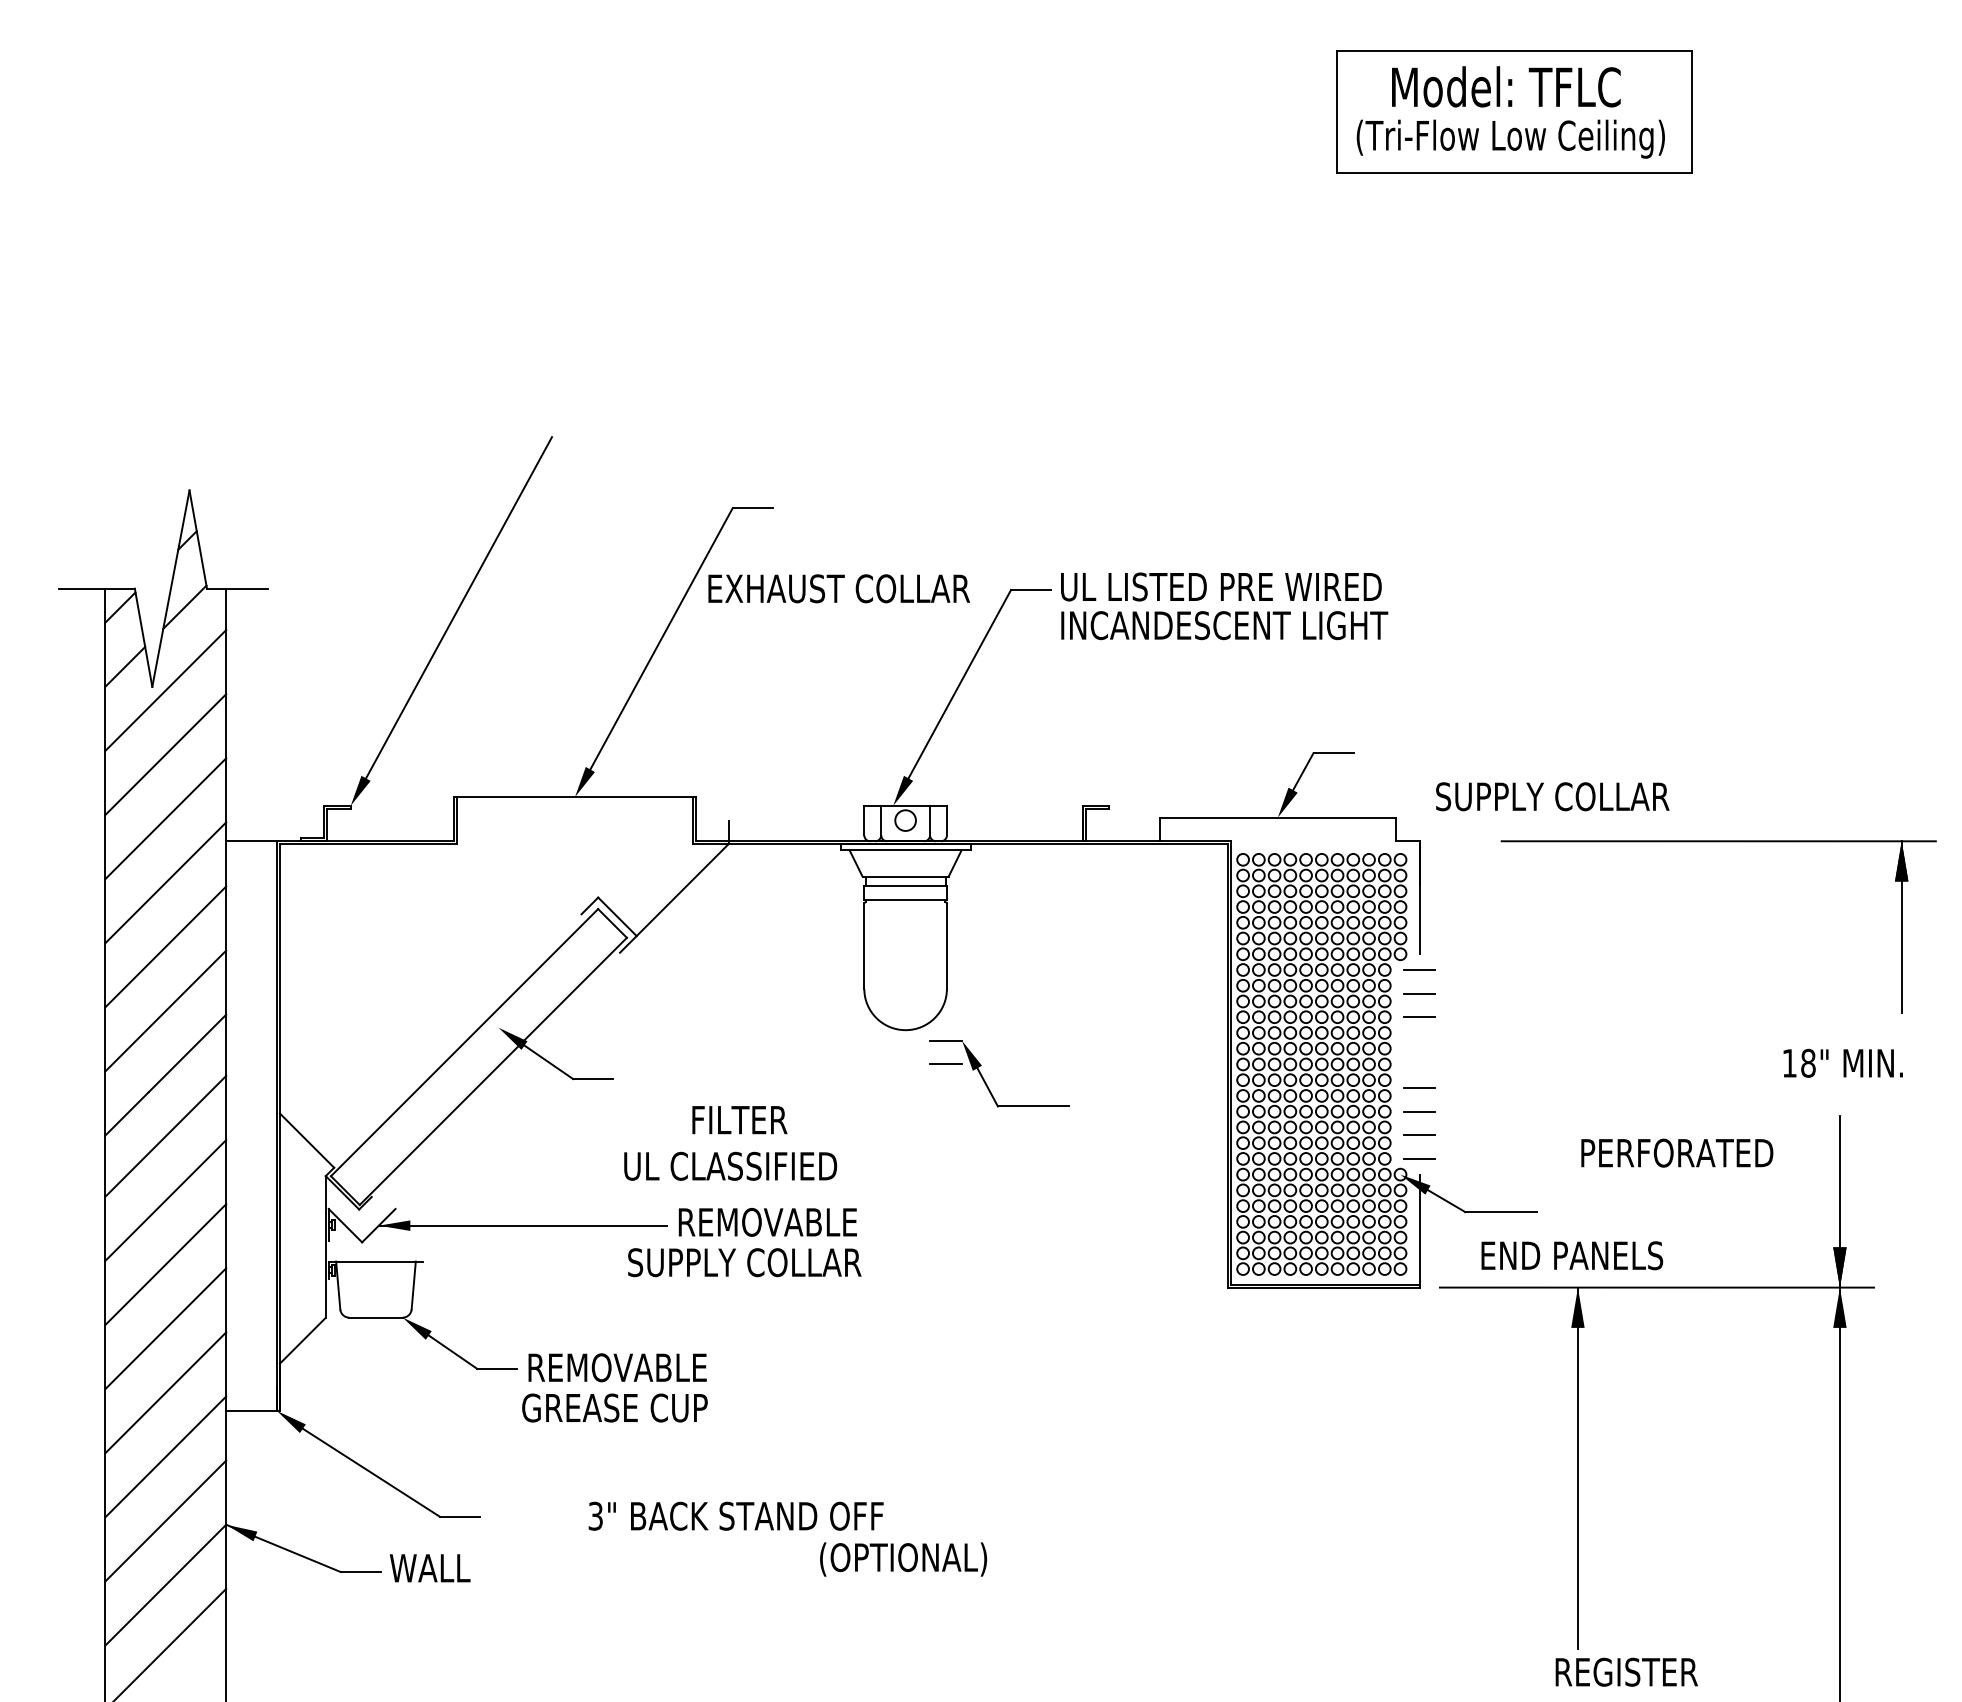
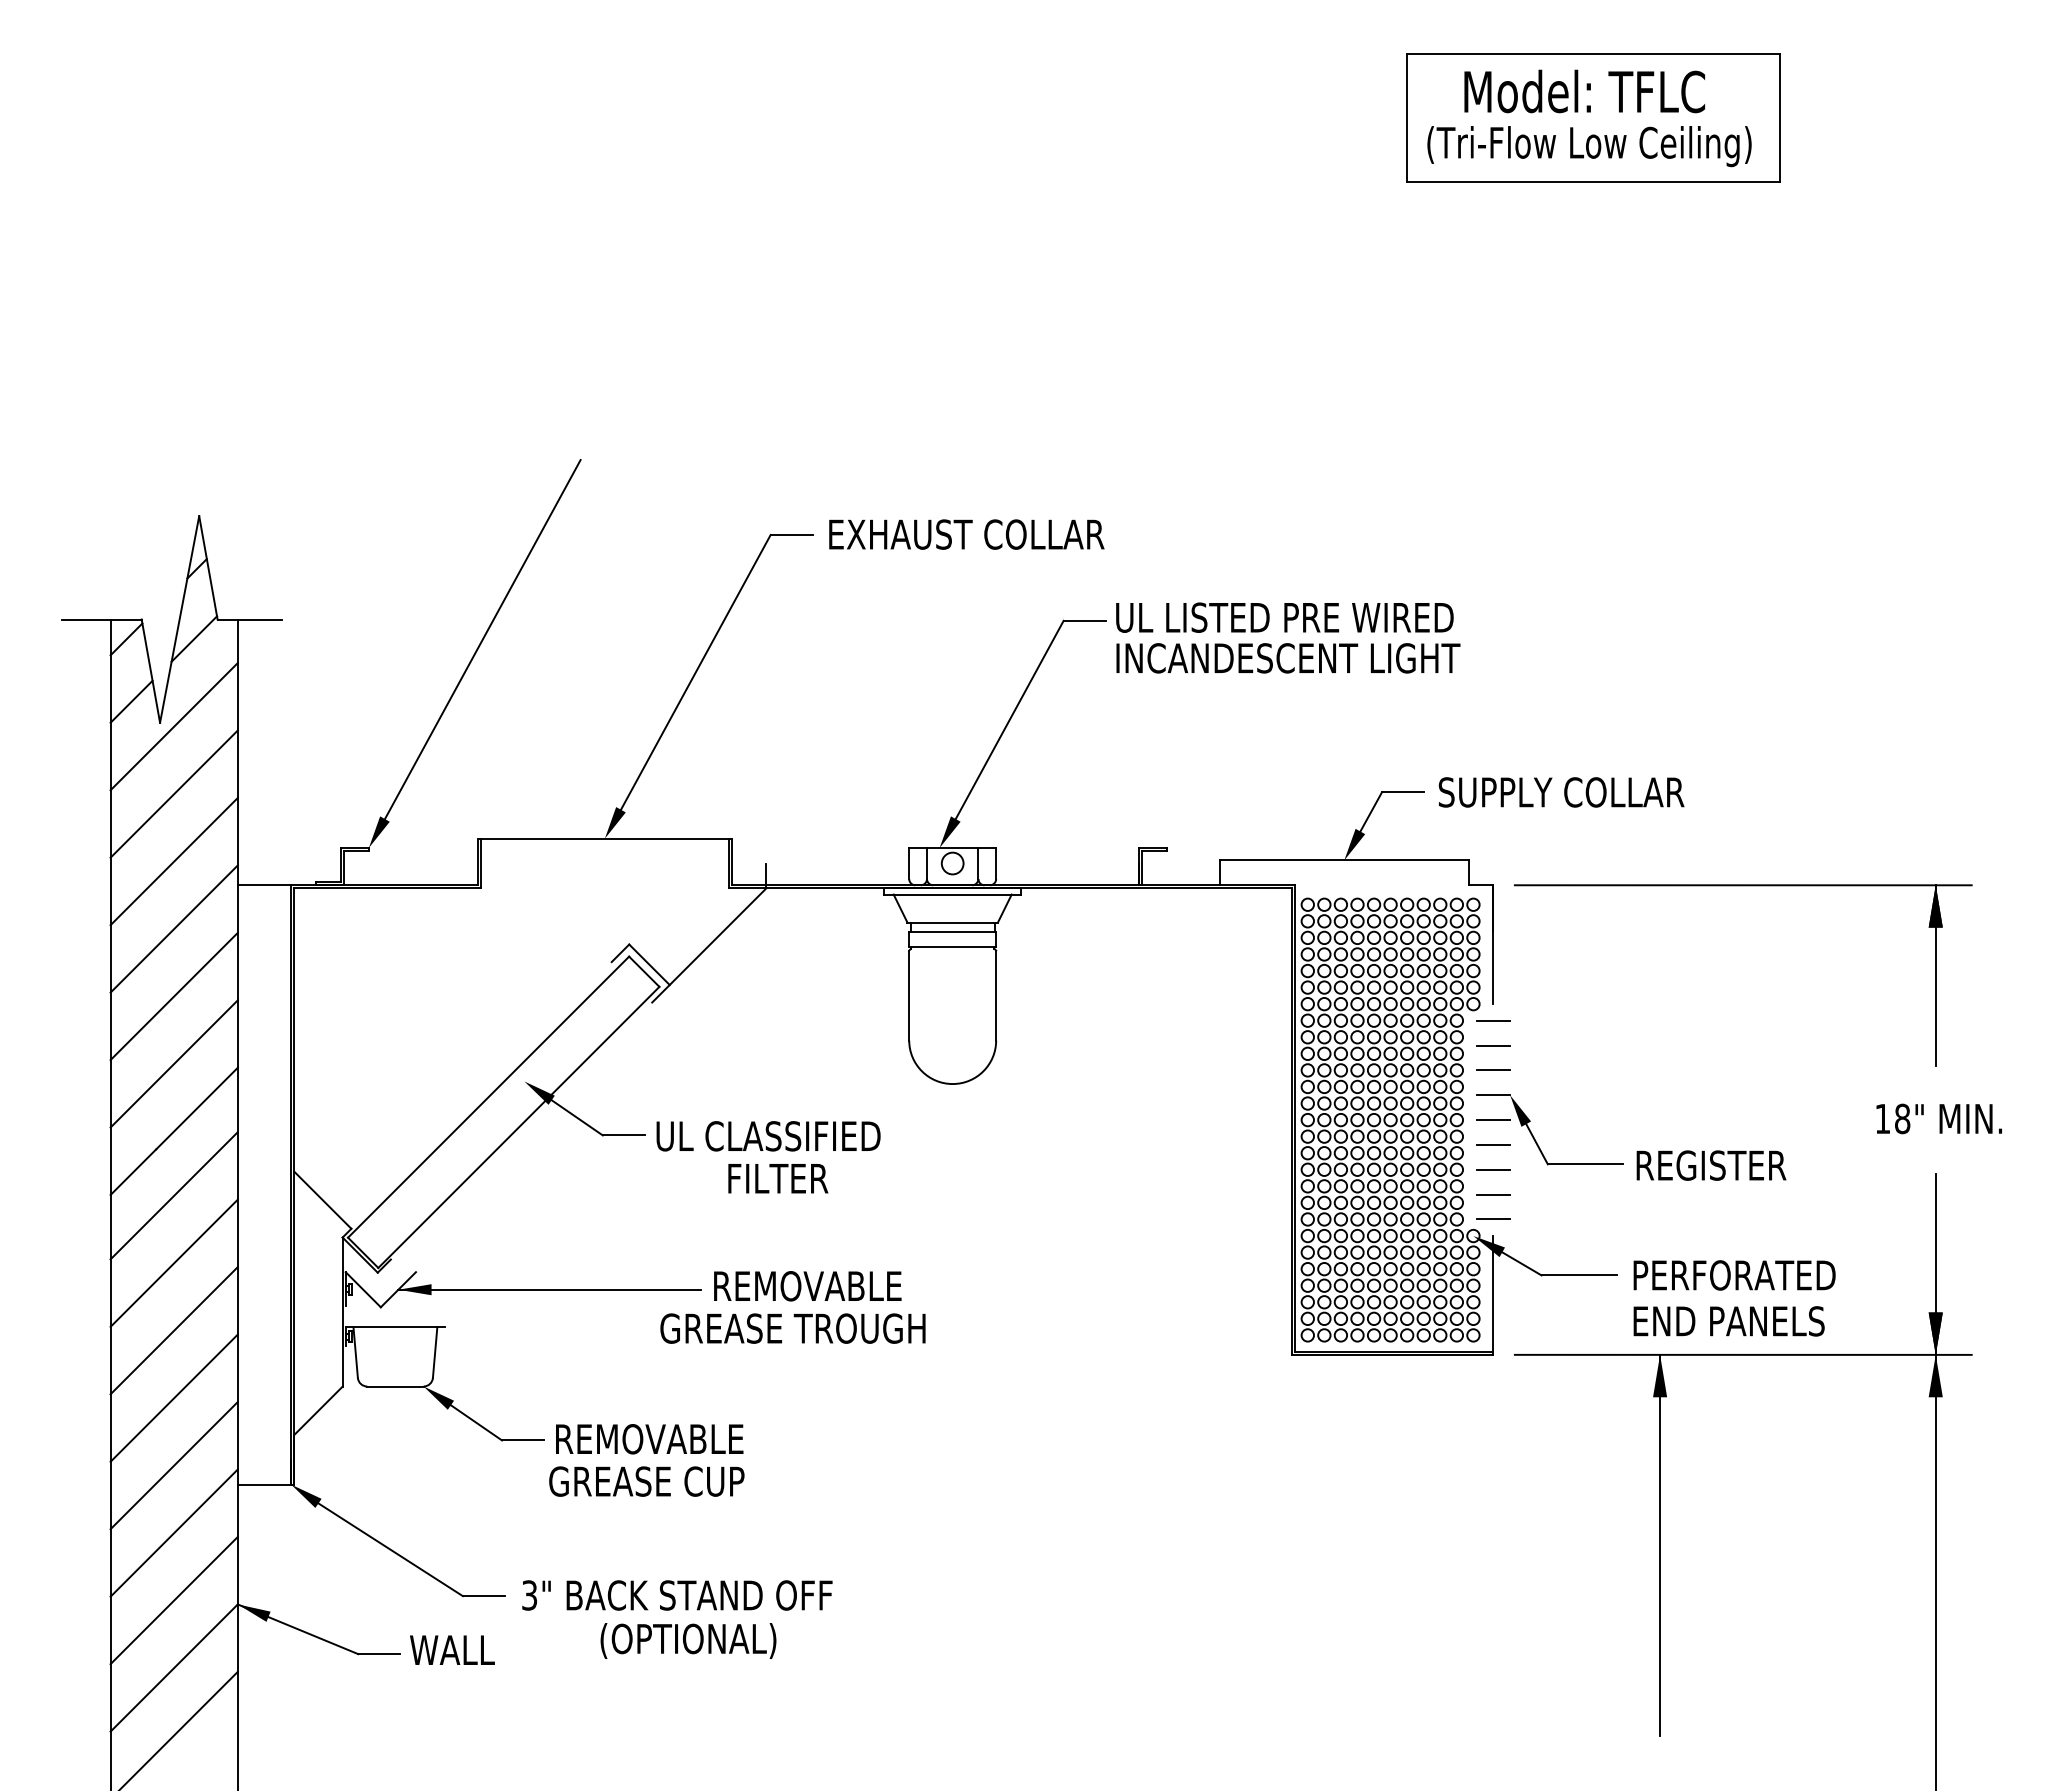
text: (838, 588) -> (966, 534), moved
text: (1552, 796) -> (1561, 792), moved
part: (1718, 842) -> (1743, 886), moved
part: (985, 1080) -> (1534, 1137), moved
text: (1677, 1153) -> (1734, 1275), moved
text: (730, 1166) -> (768, 1136), moved
text: (1571, 1255) -> (1728, 1321), moved
text: (753, 1262) -> (792, 1328), SUPPLY COLLAR -> GREASE TROUGH
text: (736, 1516) -> (677, 1595), moved
text: (903, 1559) -> (688, 1640), moved
text: (1626, 1672) -> (1711, 1165), moved

